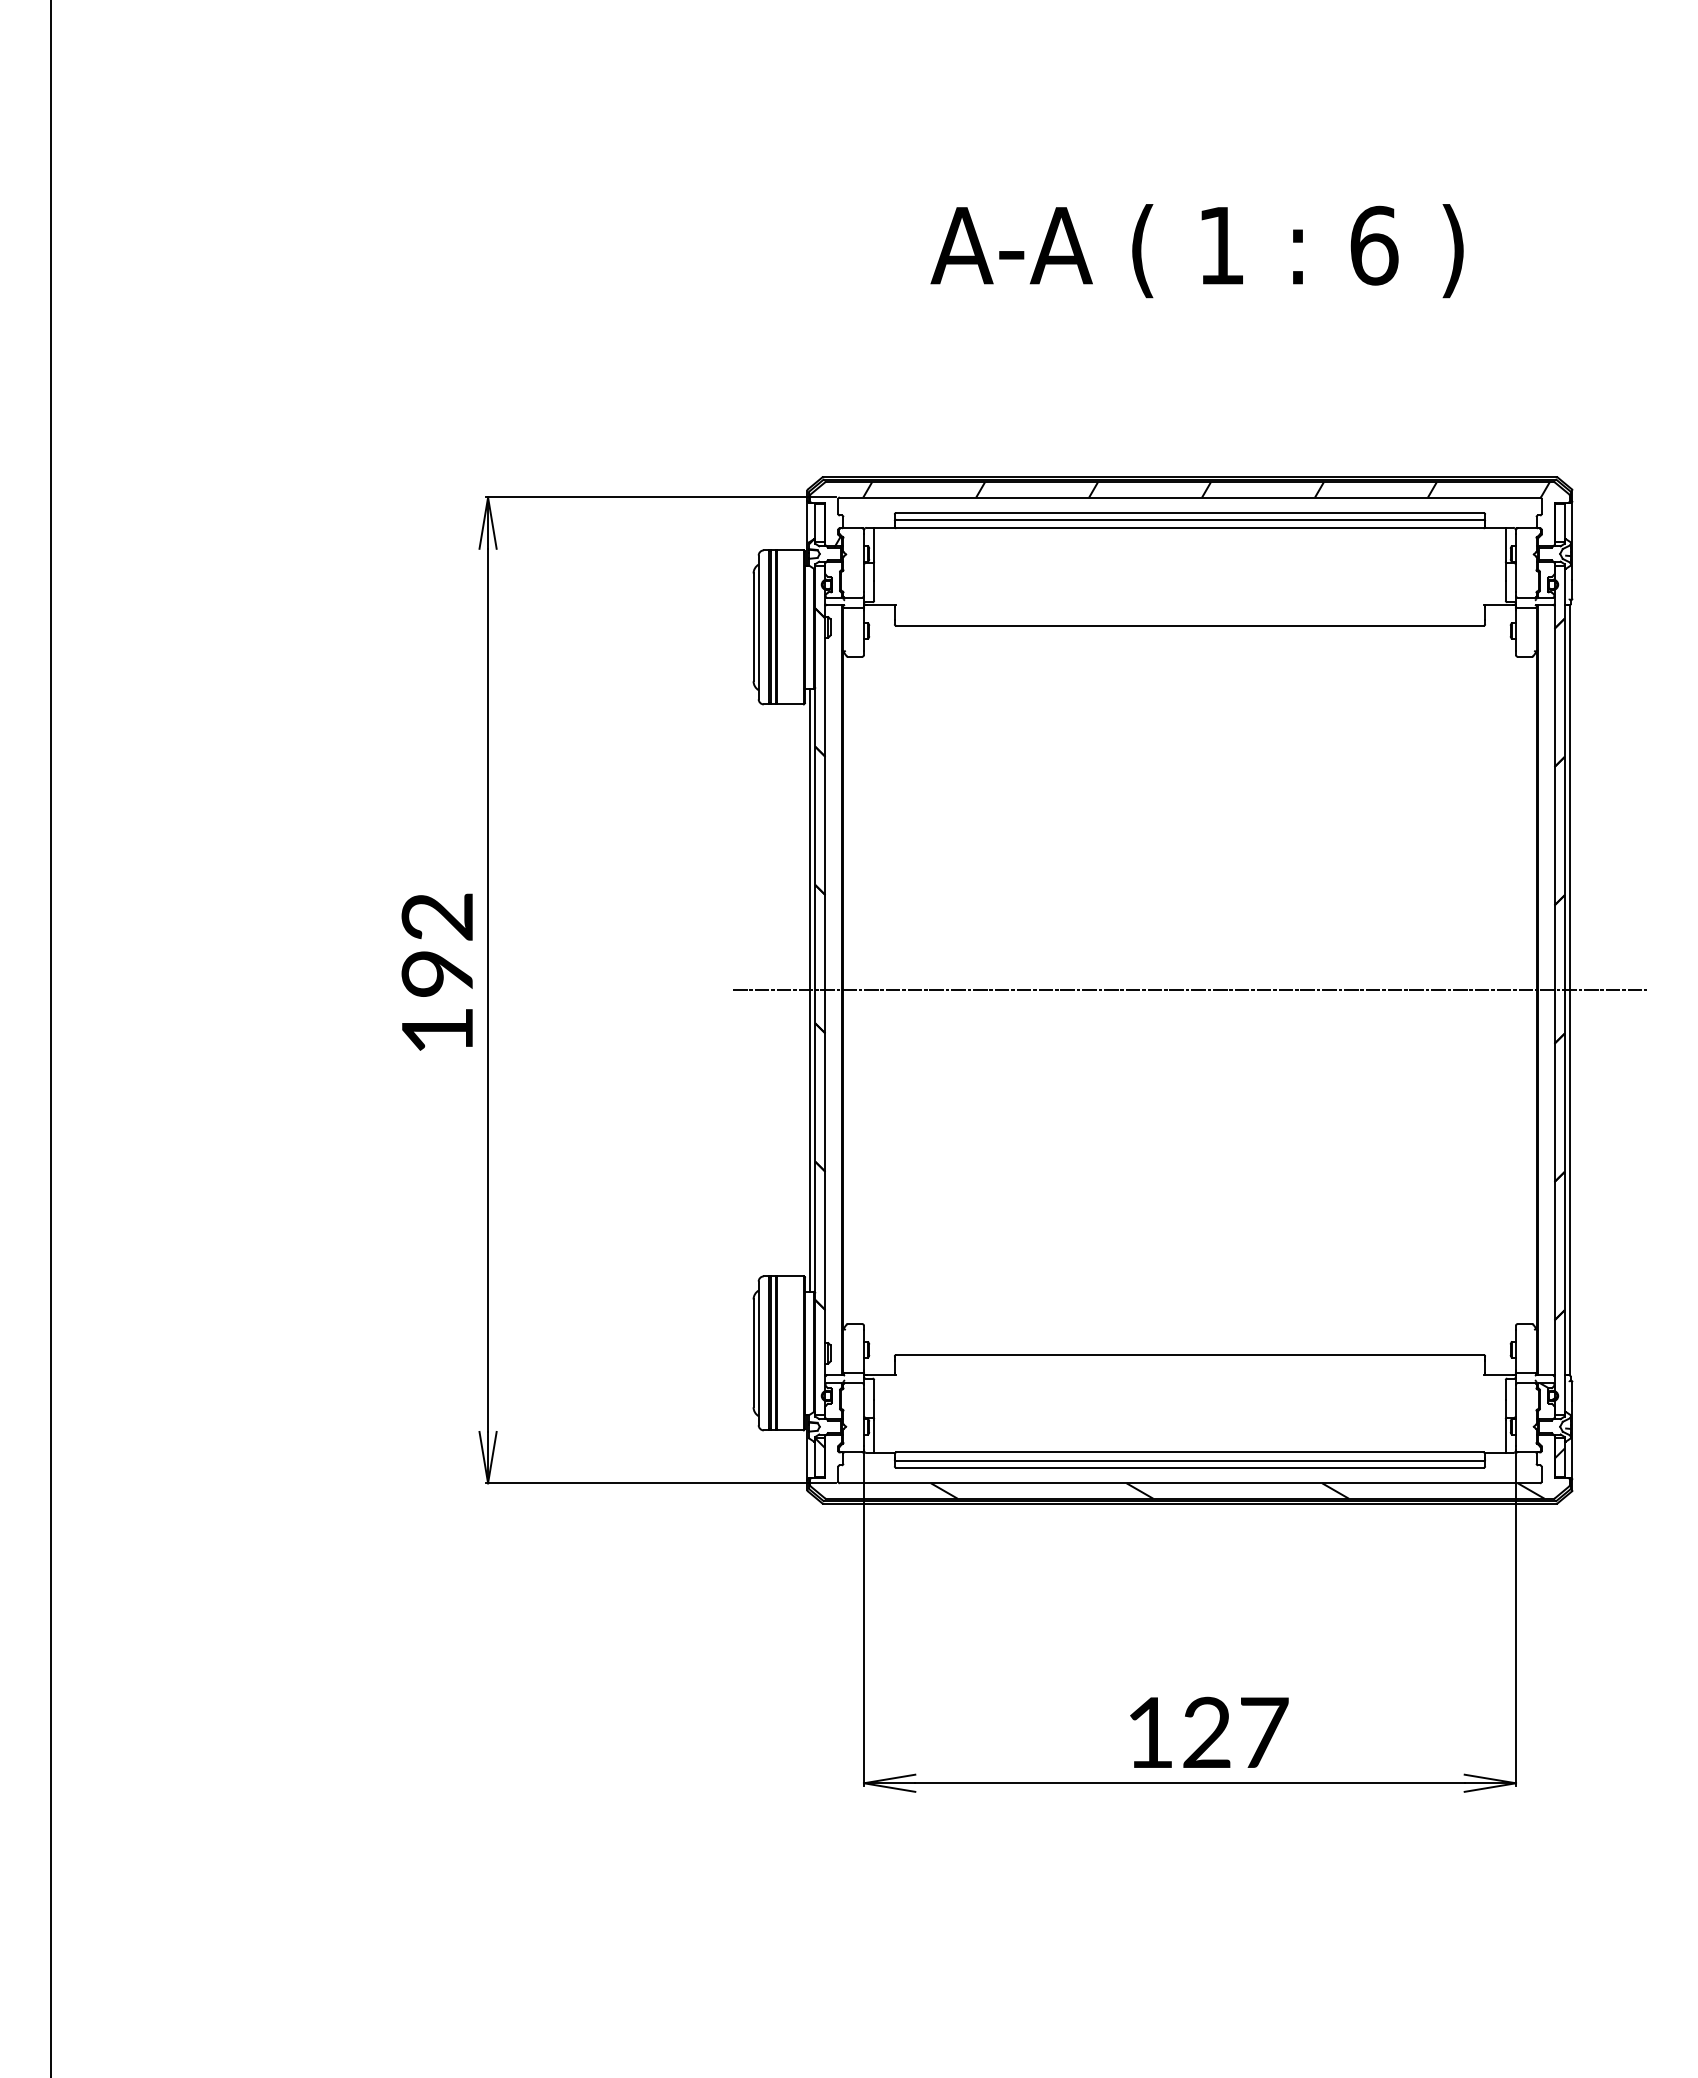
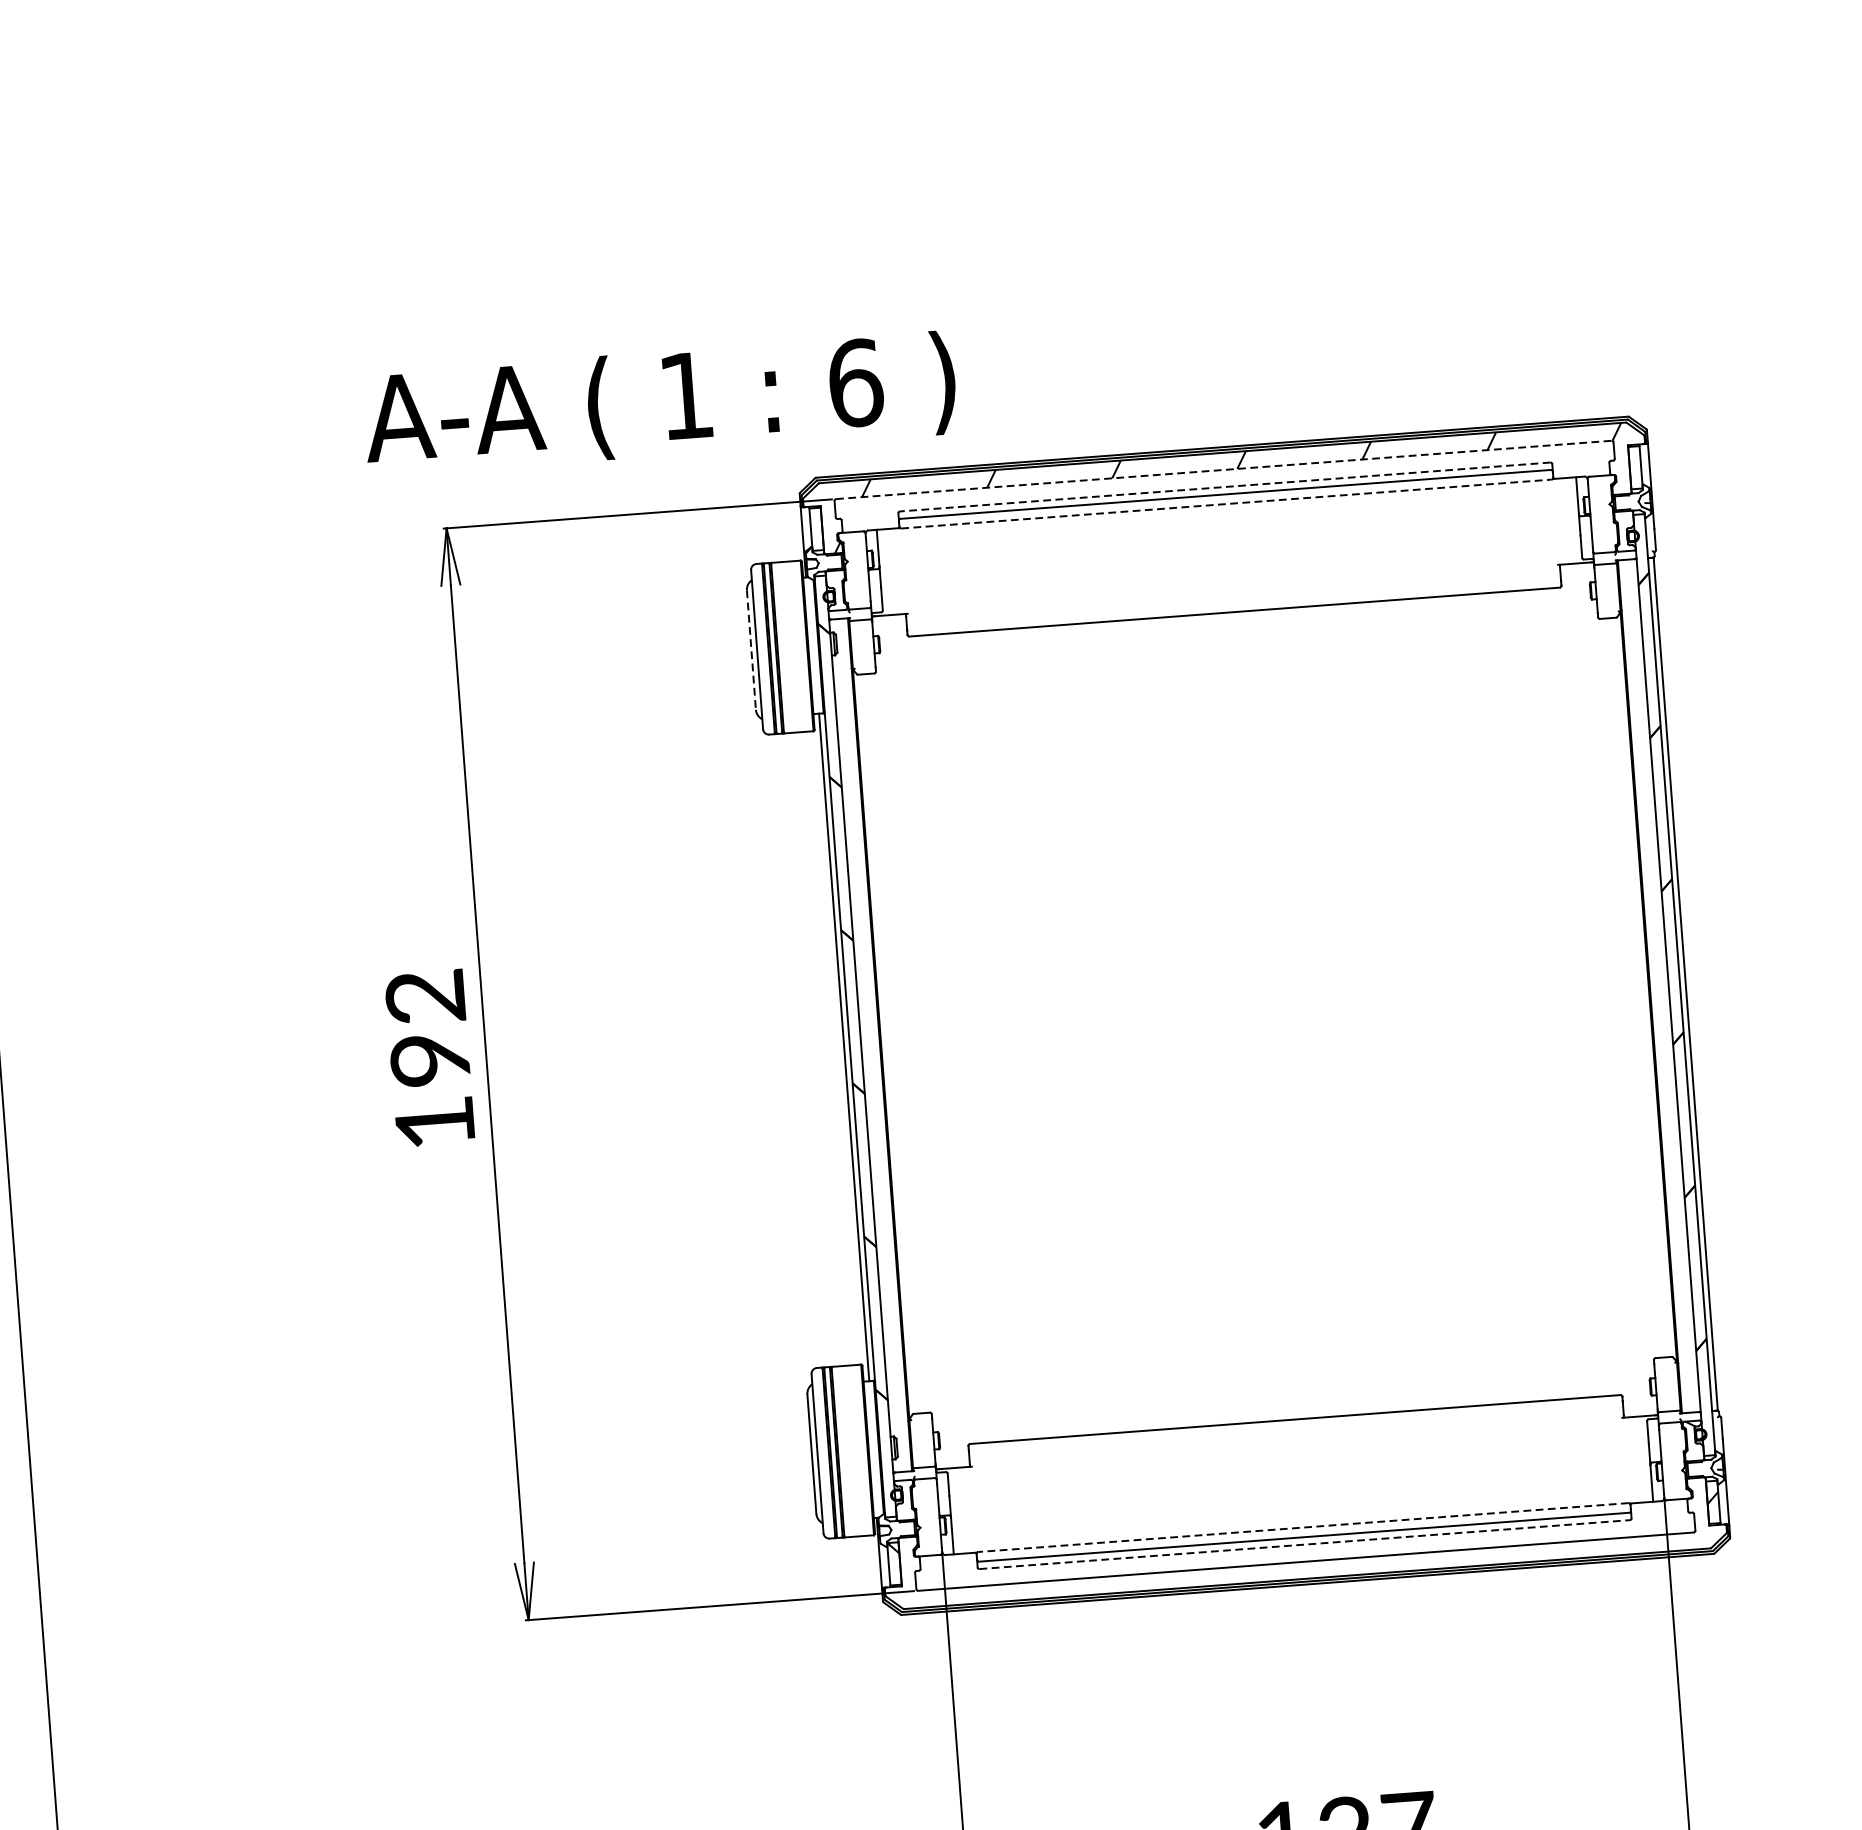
text: (1196, 251) -> (659, 404), moved
line: (1190, 497) -> (1224, 469), solid -> dashed
line: (1189, 512) -> (1224, 486), solid -> dashed
line: (1189, 528) -> (1225, 504), solid -> dashed
line: (753, 627) -> (751, 650), solid -> dashed
line: (1189, 990) -> (1264, 1015), removed
line: (1189, 1452) -> (1302, 1527), solid -> dashed
line: (1189, 1467) -> (1304, 1544), solid -> dashed
hatch: (1237, 1490) -> (1359, 1565), removed

